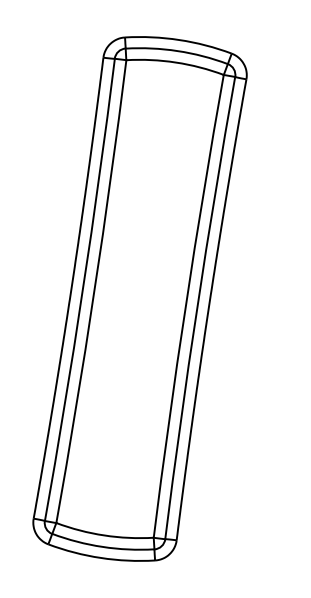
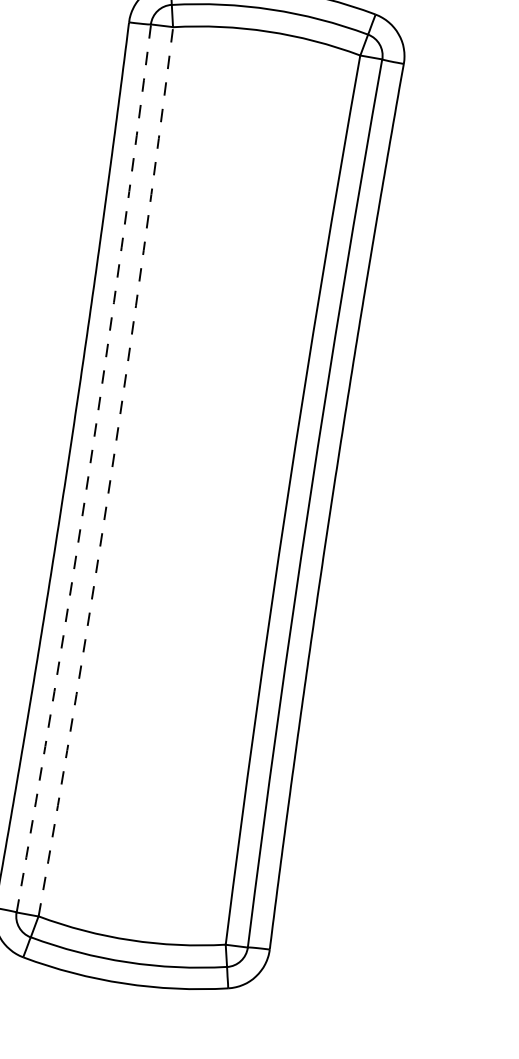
arc: (82, 290) -> (88, 469), solid -> dashed
arc: (94, 292) -> (111, 473), solid -> dashed

